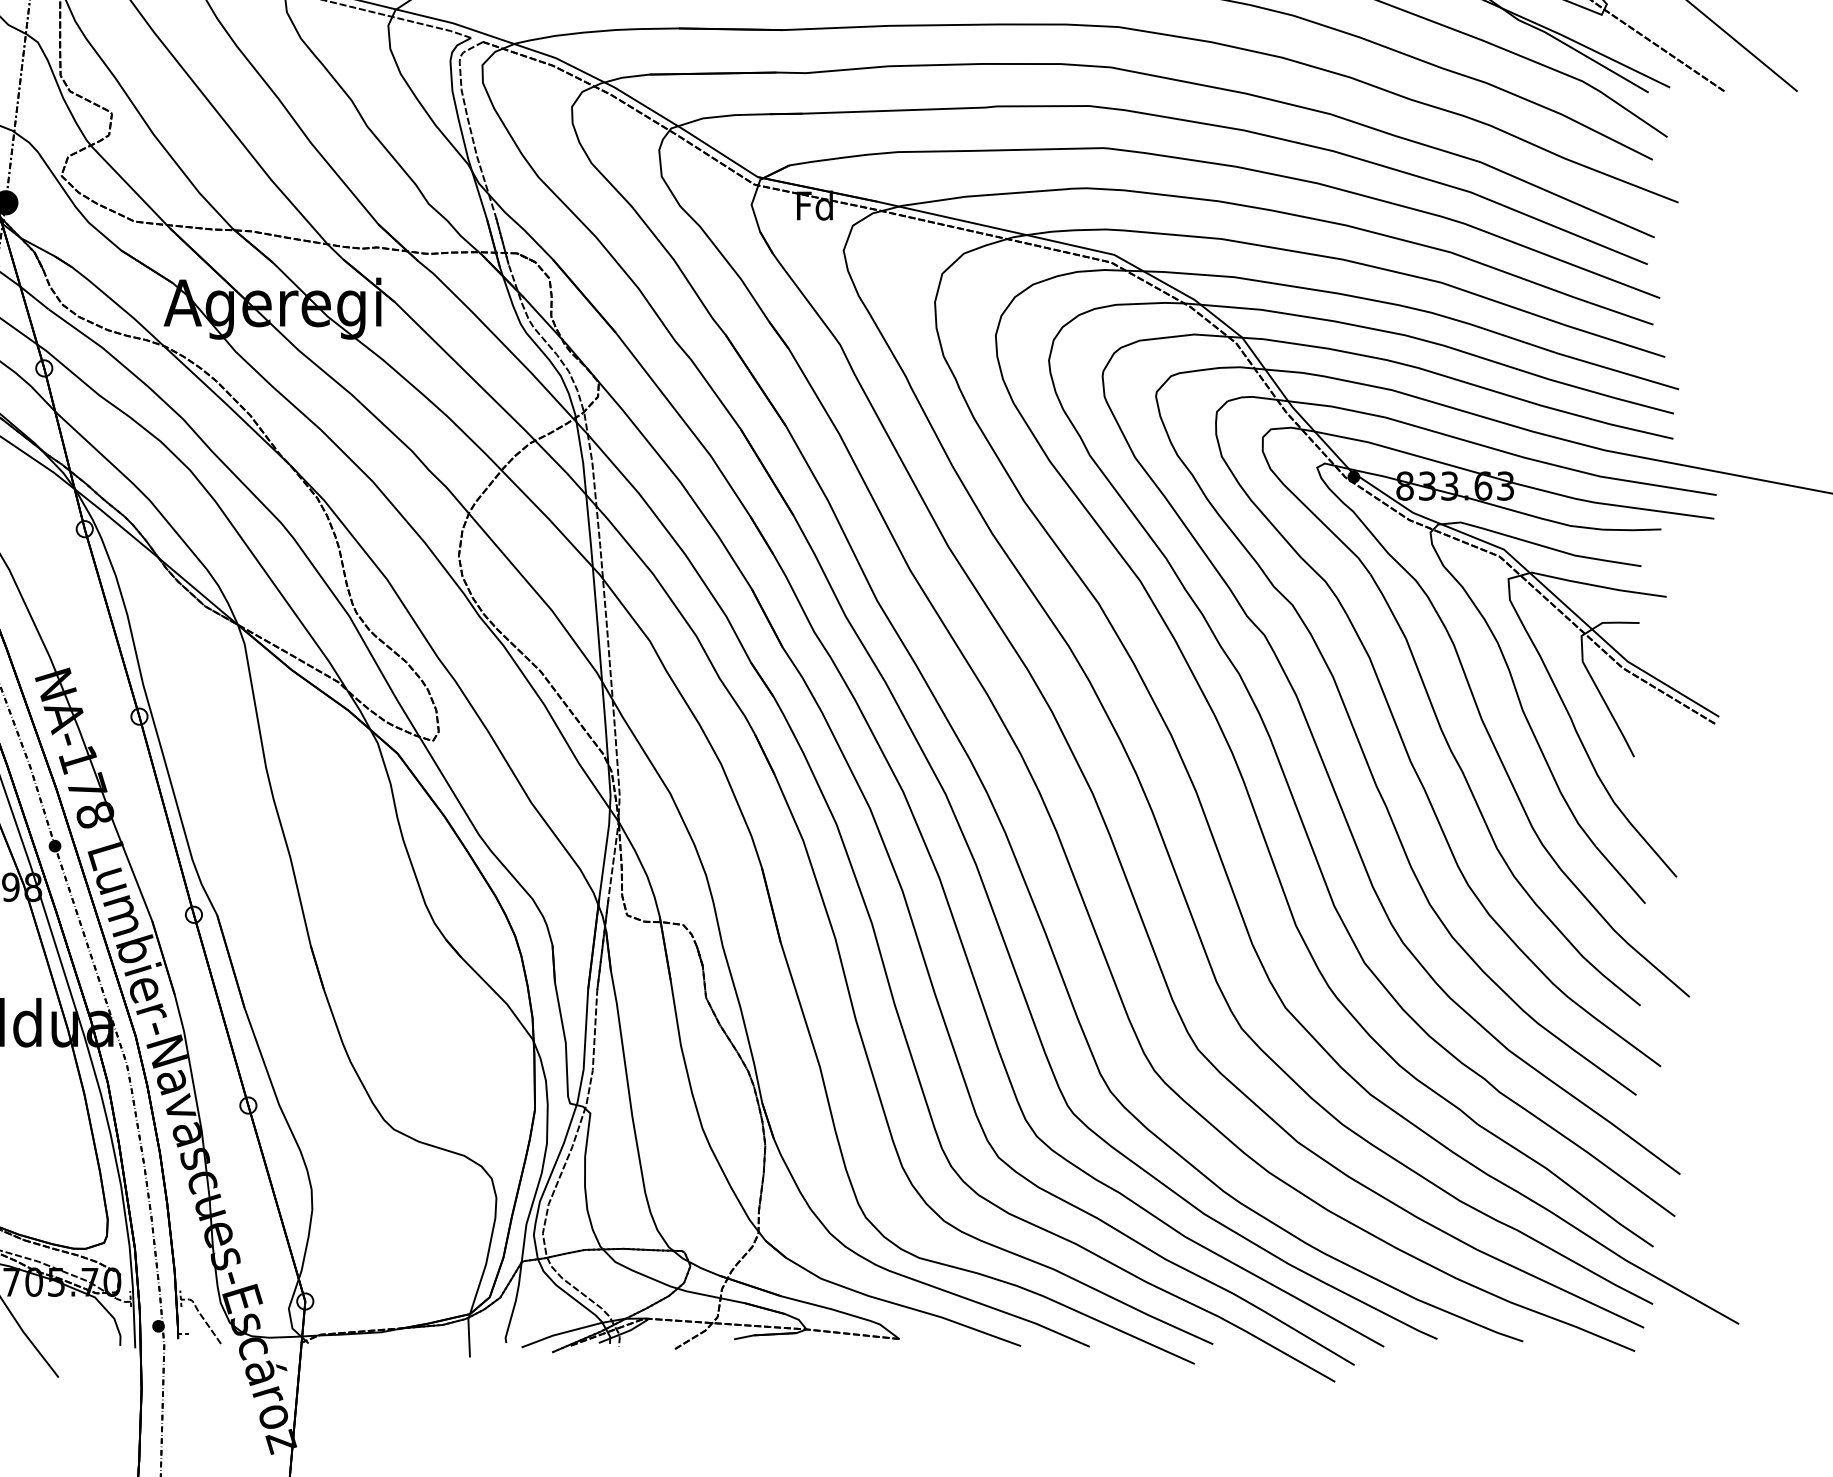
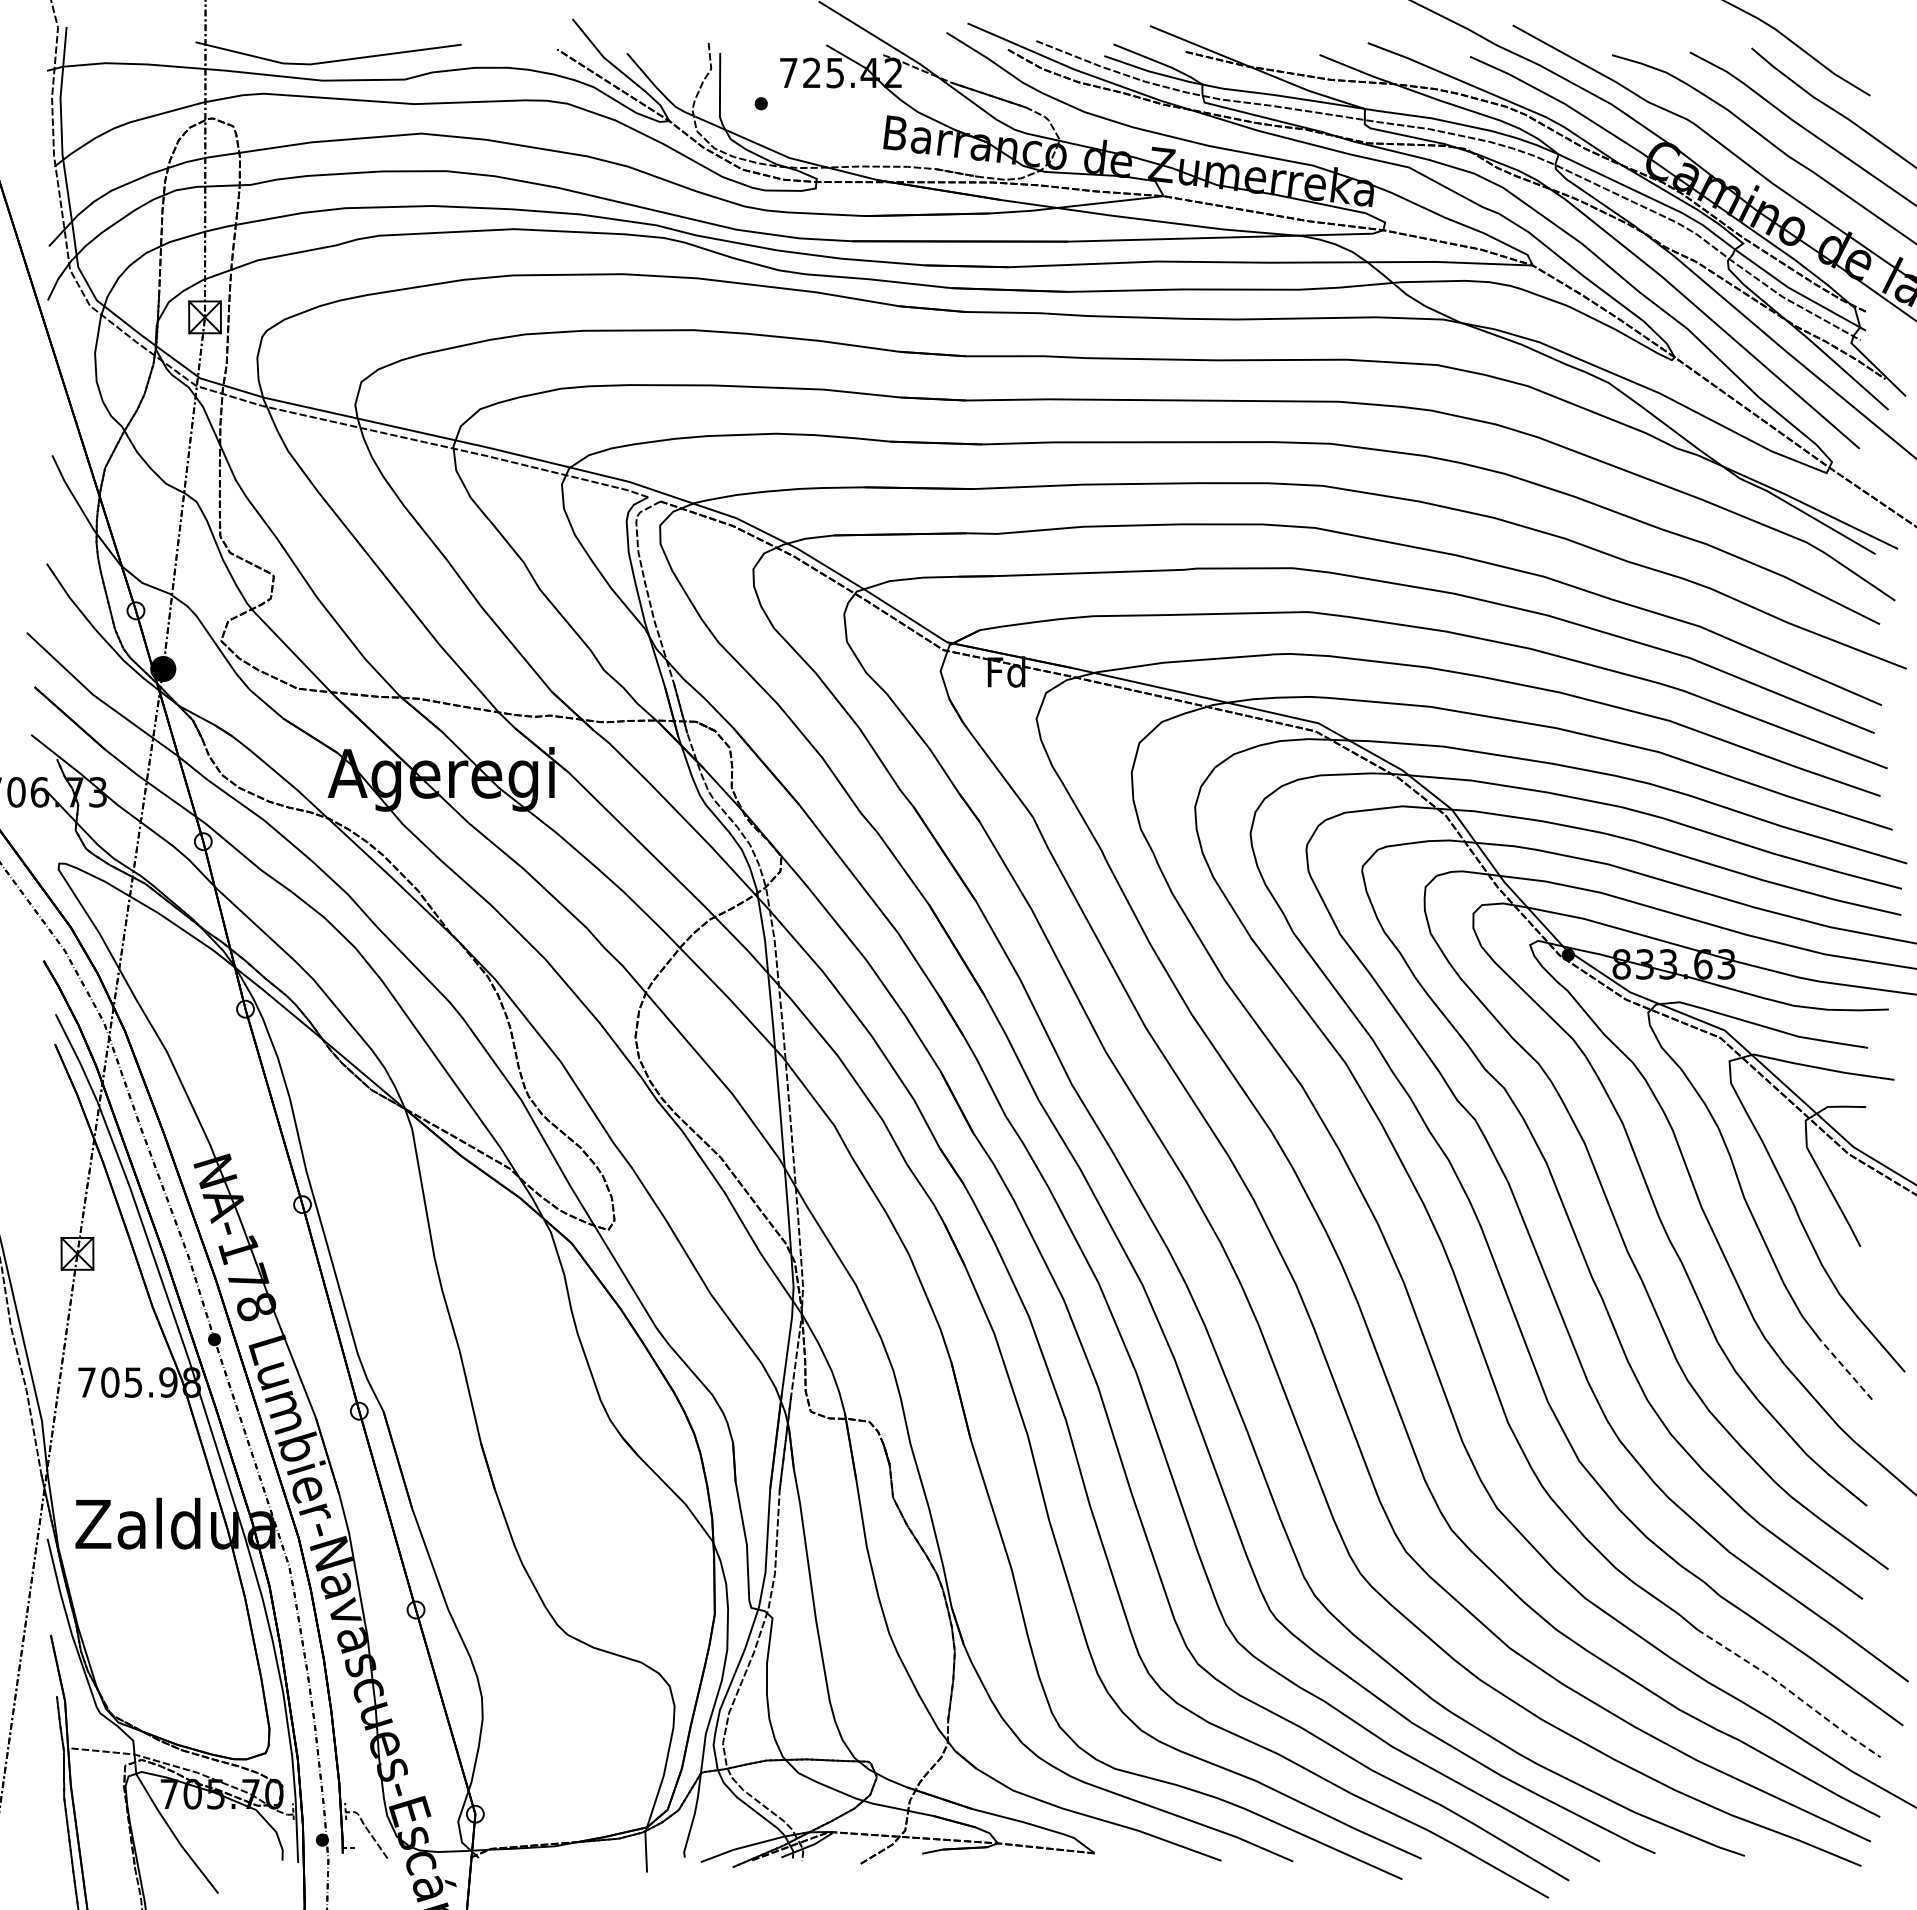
line: (1620, 874) -> (1846, 1369), solid -> dashed
line: (1567, 1184) -> (1791, 1692), solid -> dashed

